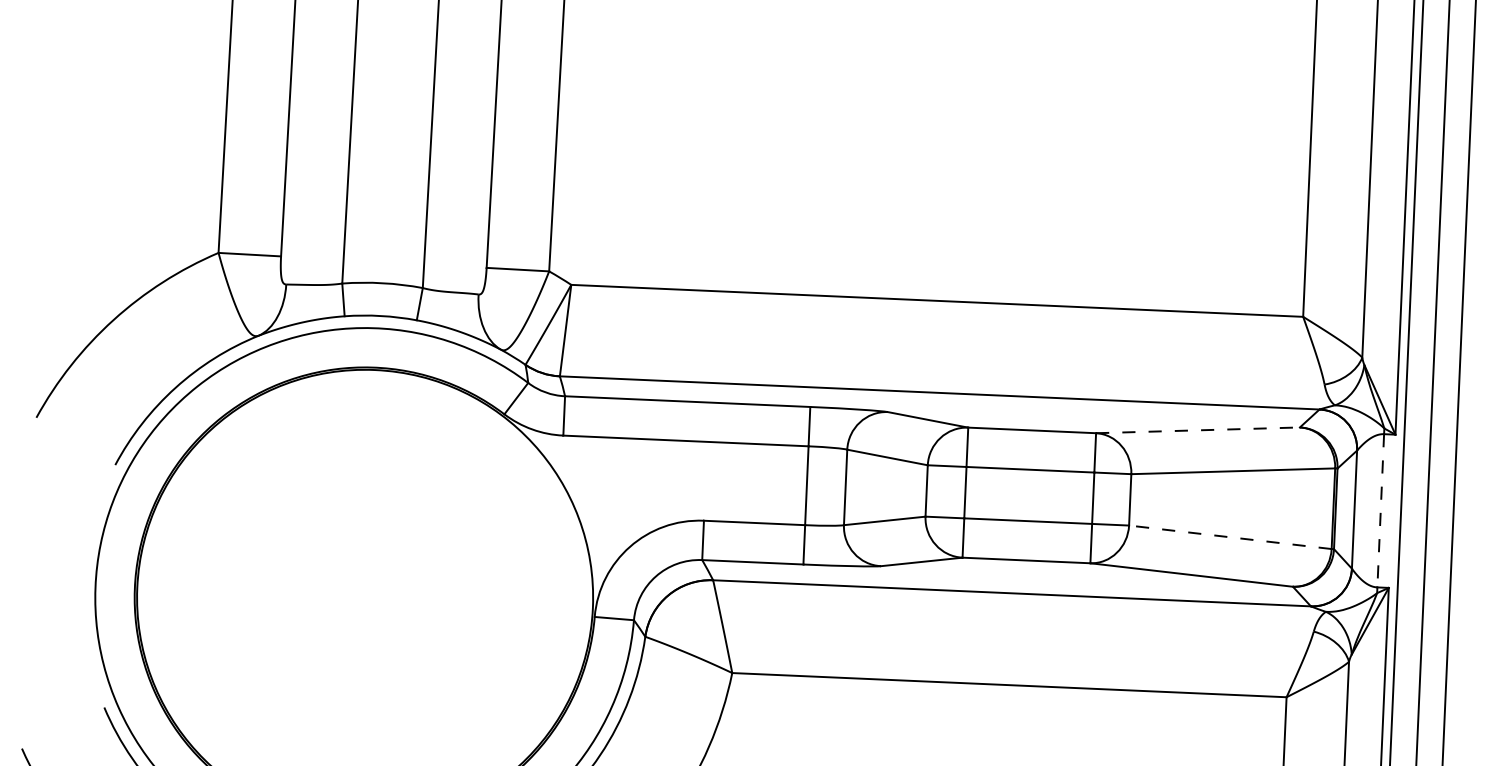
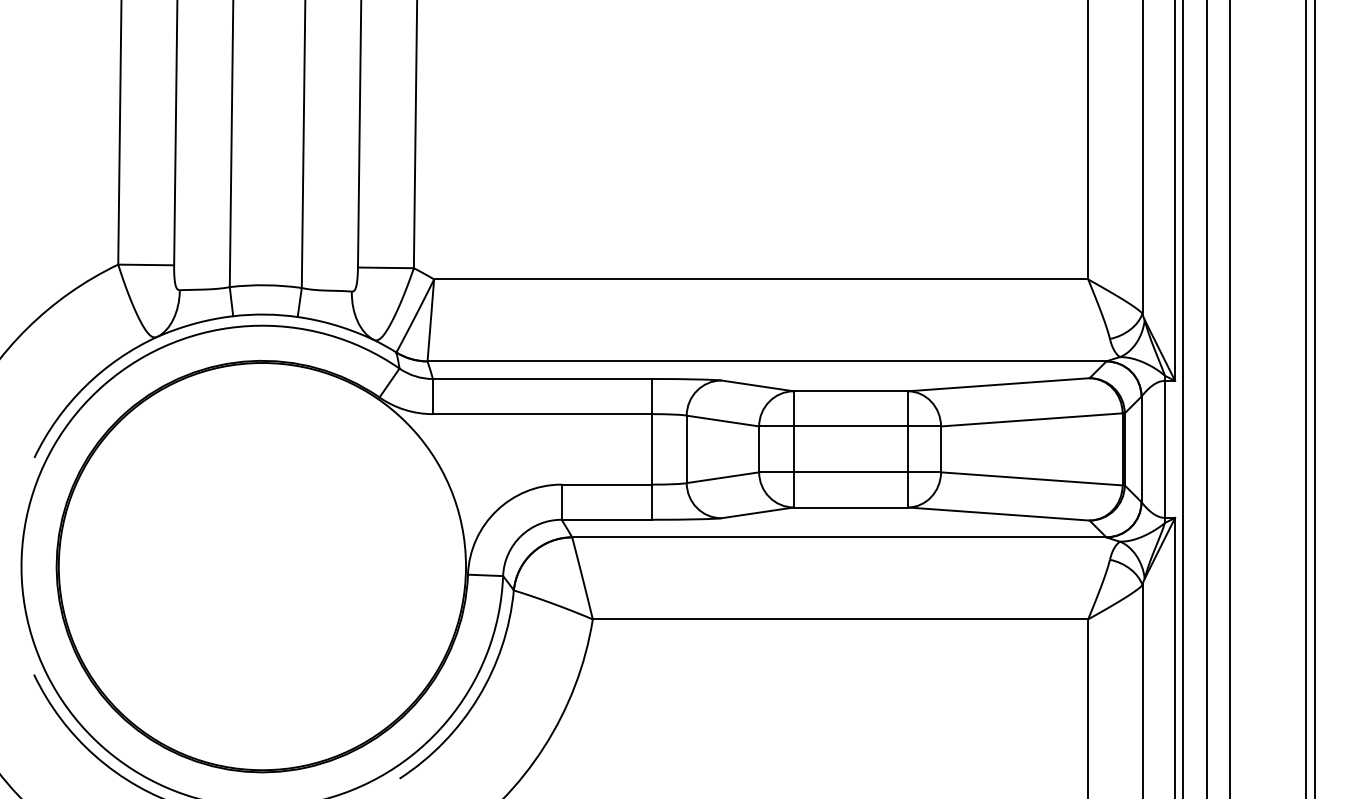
line: (1198, 430) -> (999, 384), dashed -> solid
line: (1380, 510) -> (1164, 449), dashed -> solid
line: (1229, 536) -> (1031, 478), dashed -> solid

